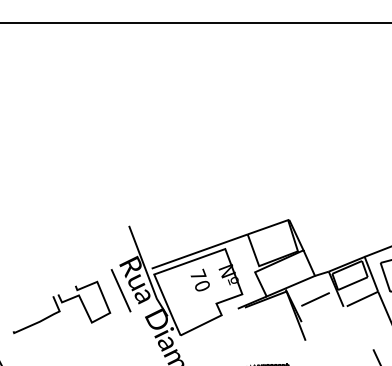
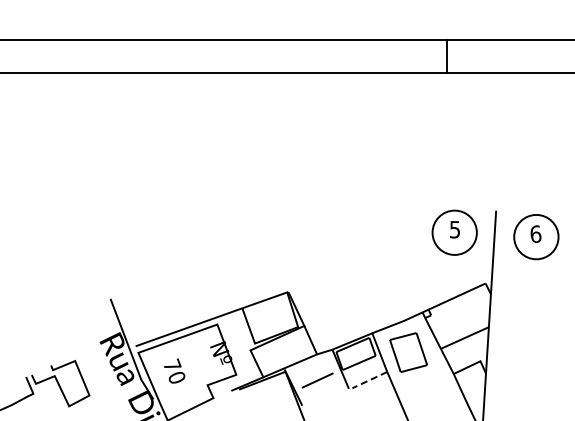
text: (200, 279) -> (174, 370), moved
line: (120, 290) -> (101, 370), removed
line: (362, 299) -> (369, 380), solid -> dashed

